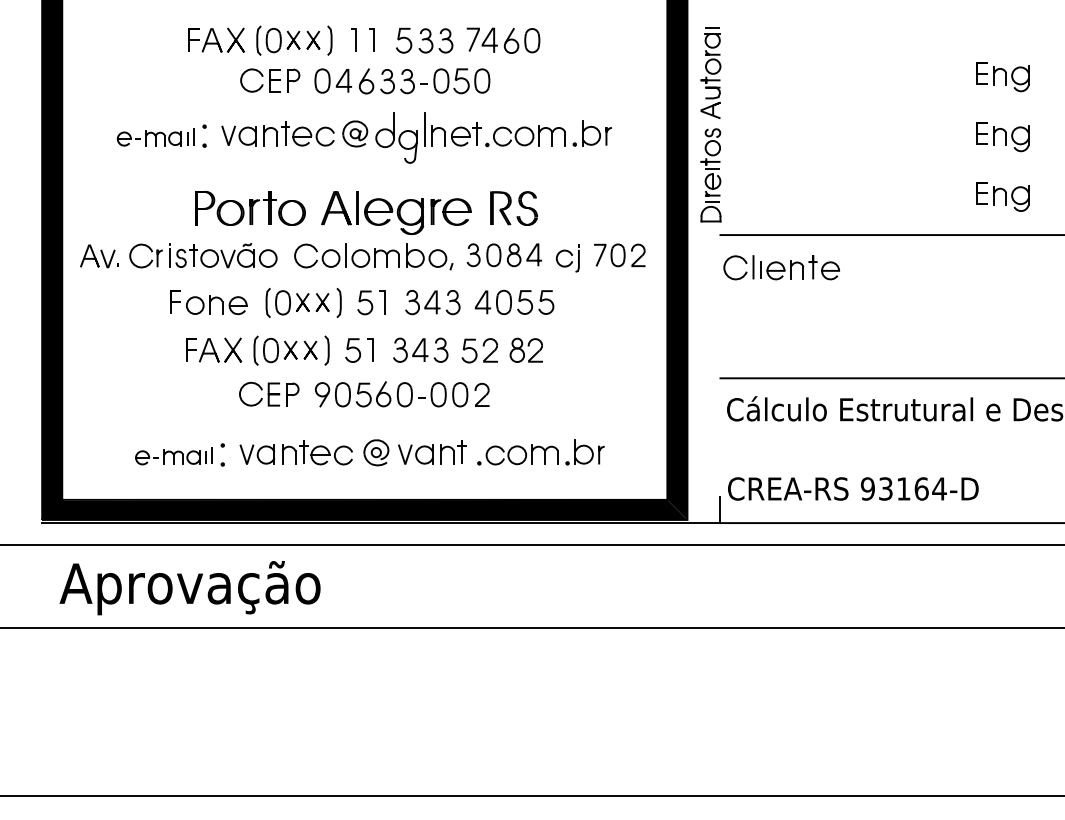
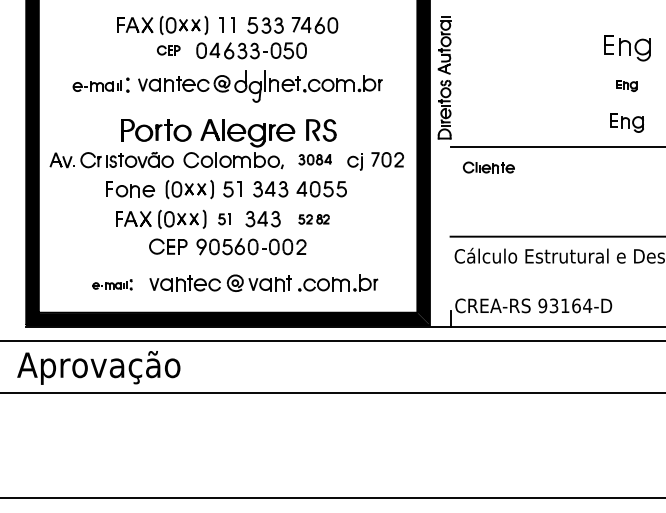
part: (1001, 77) -> (626, 48), size x1.4
part: (269, 80) -> (168, 50), size x0.6
part: (1001, 136) -> (626, 85), size x0.6
part: (502, 254) -> (314, 159), size x0.7
part: (781, 267) -> (488, 167), size x0.7
part: (359, 350) -> (224, 219), size x0.7
part: (501, 350) -> (313, 219), size x0.6
part: (180, 454) -> (112, 284), size x0.7
text: (189, 587) -> (98, 367), moved

